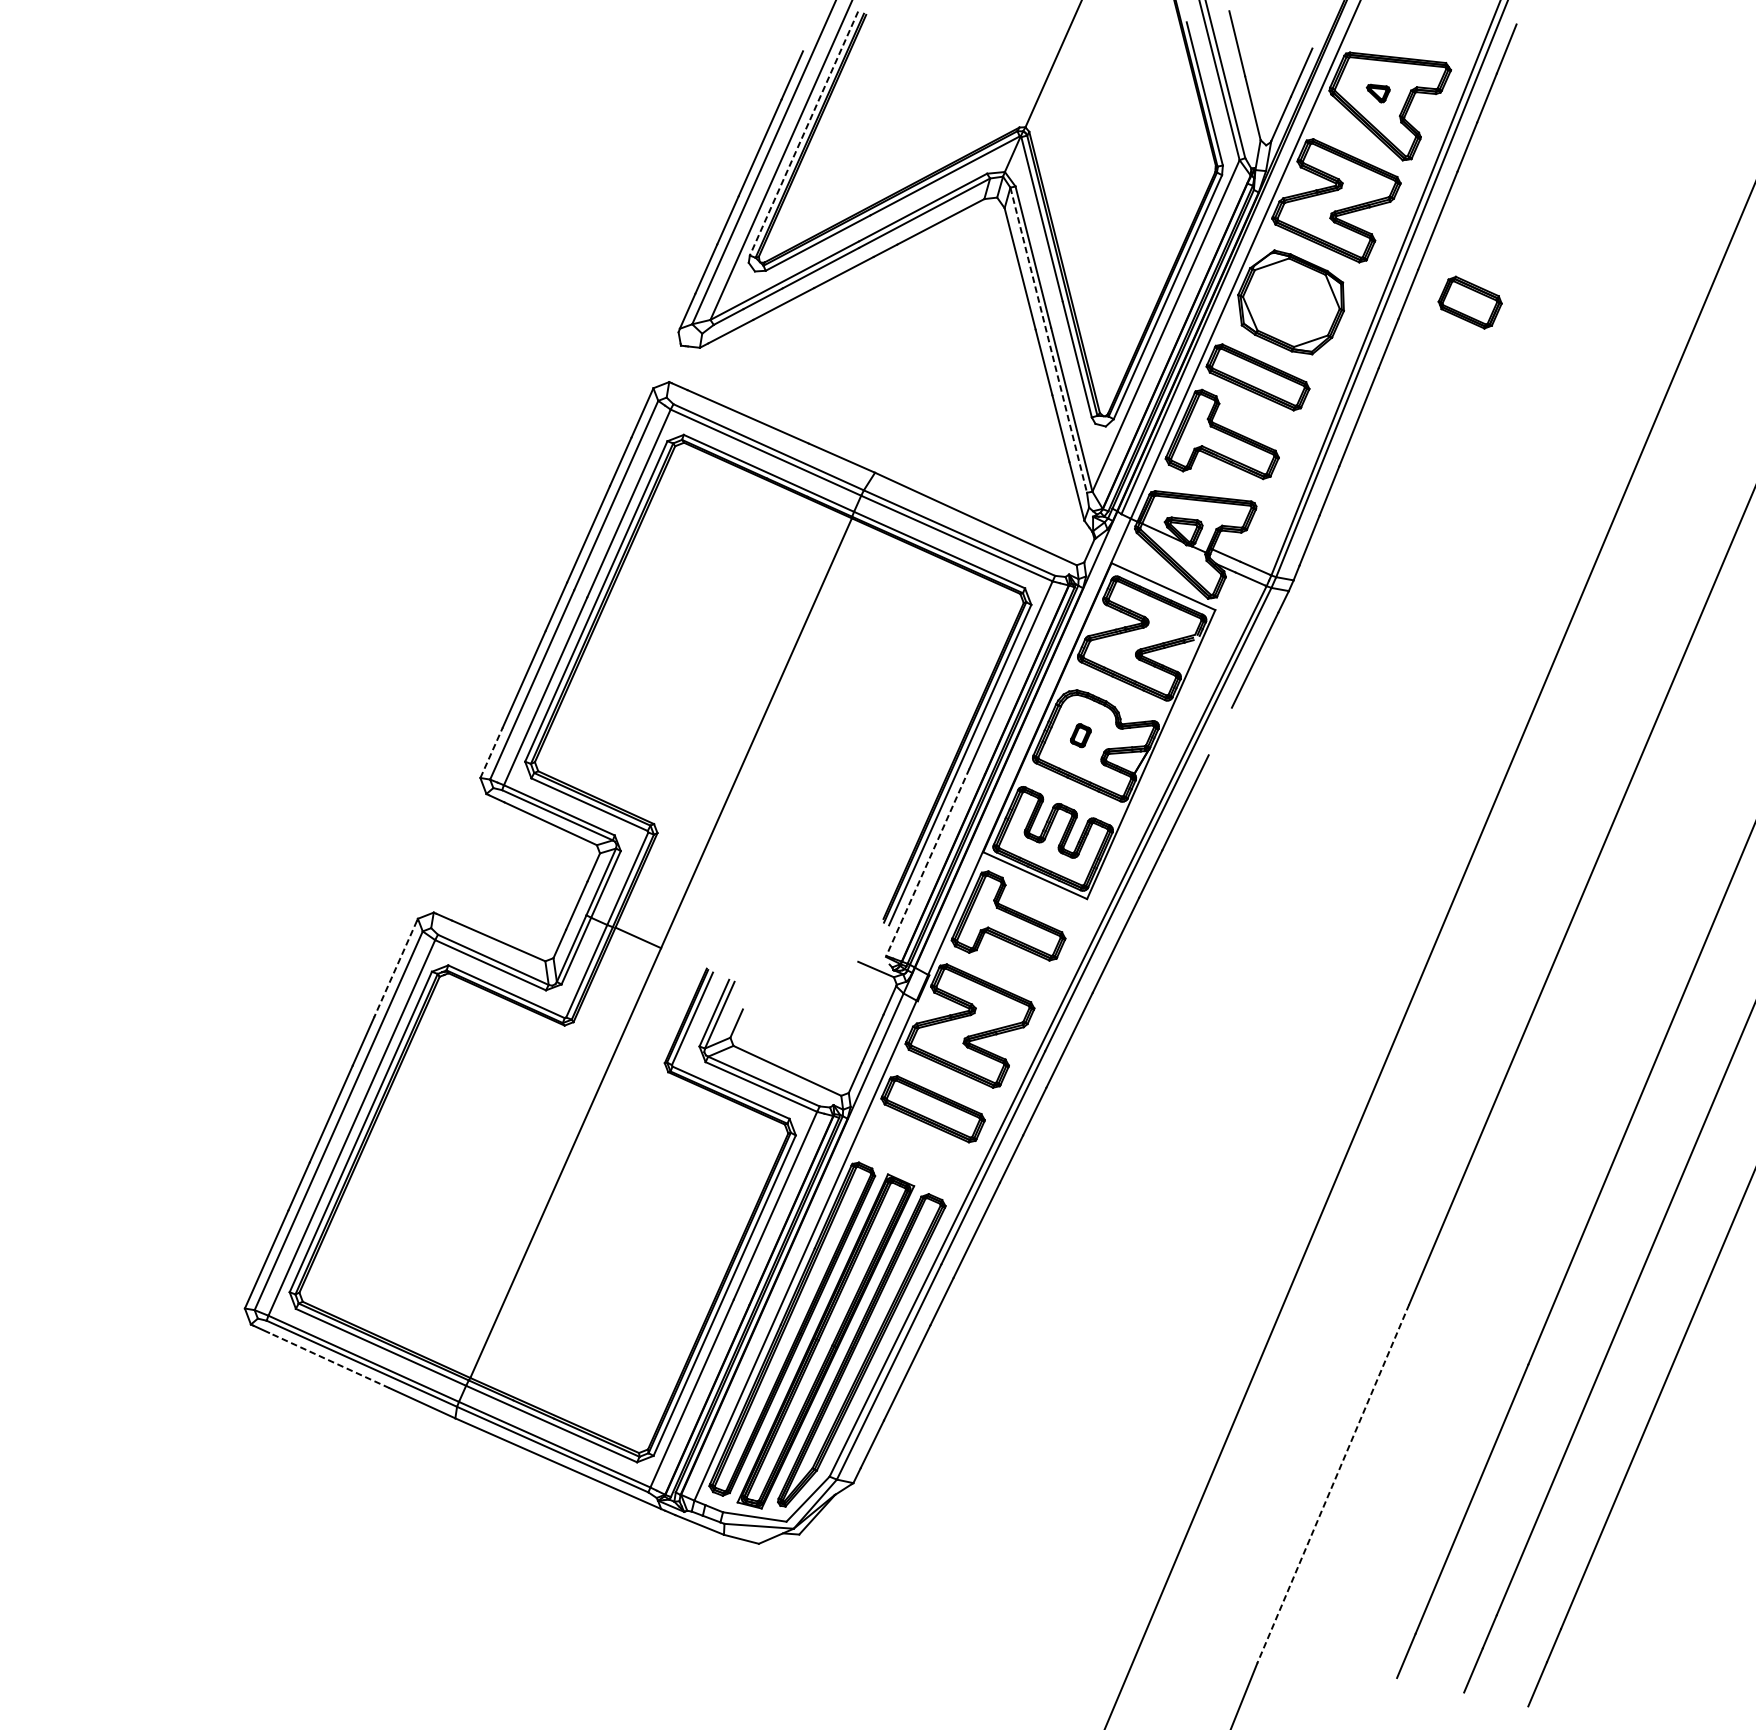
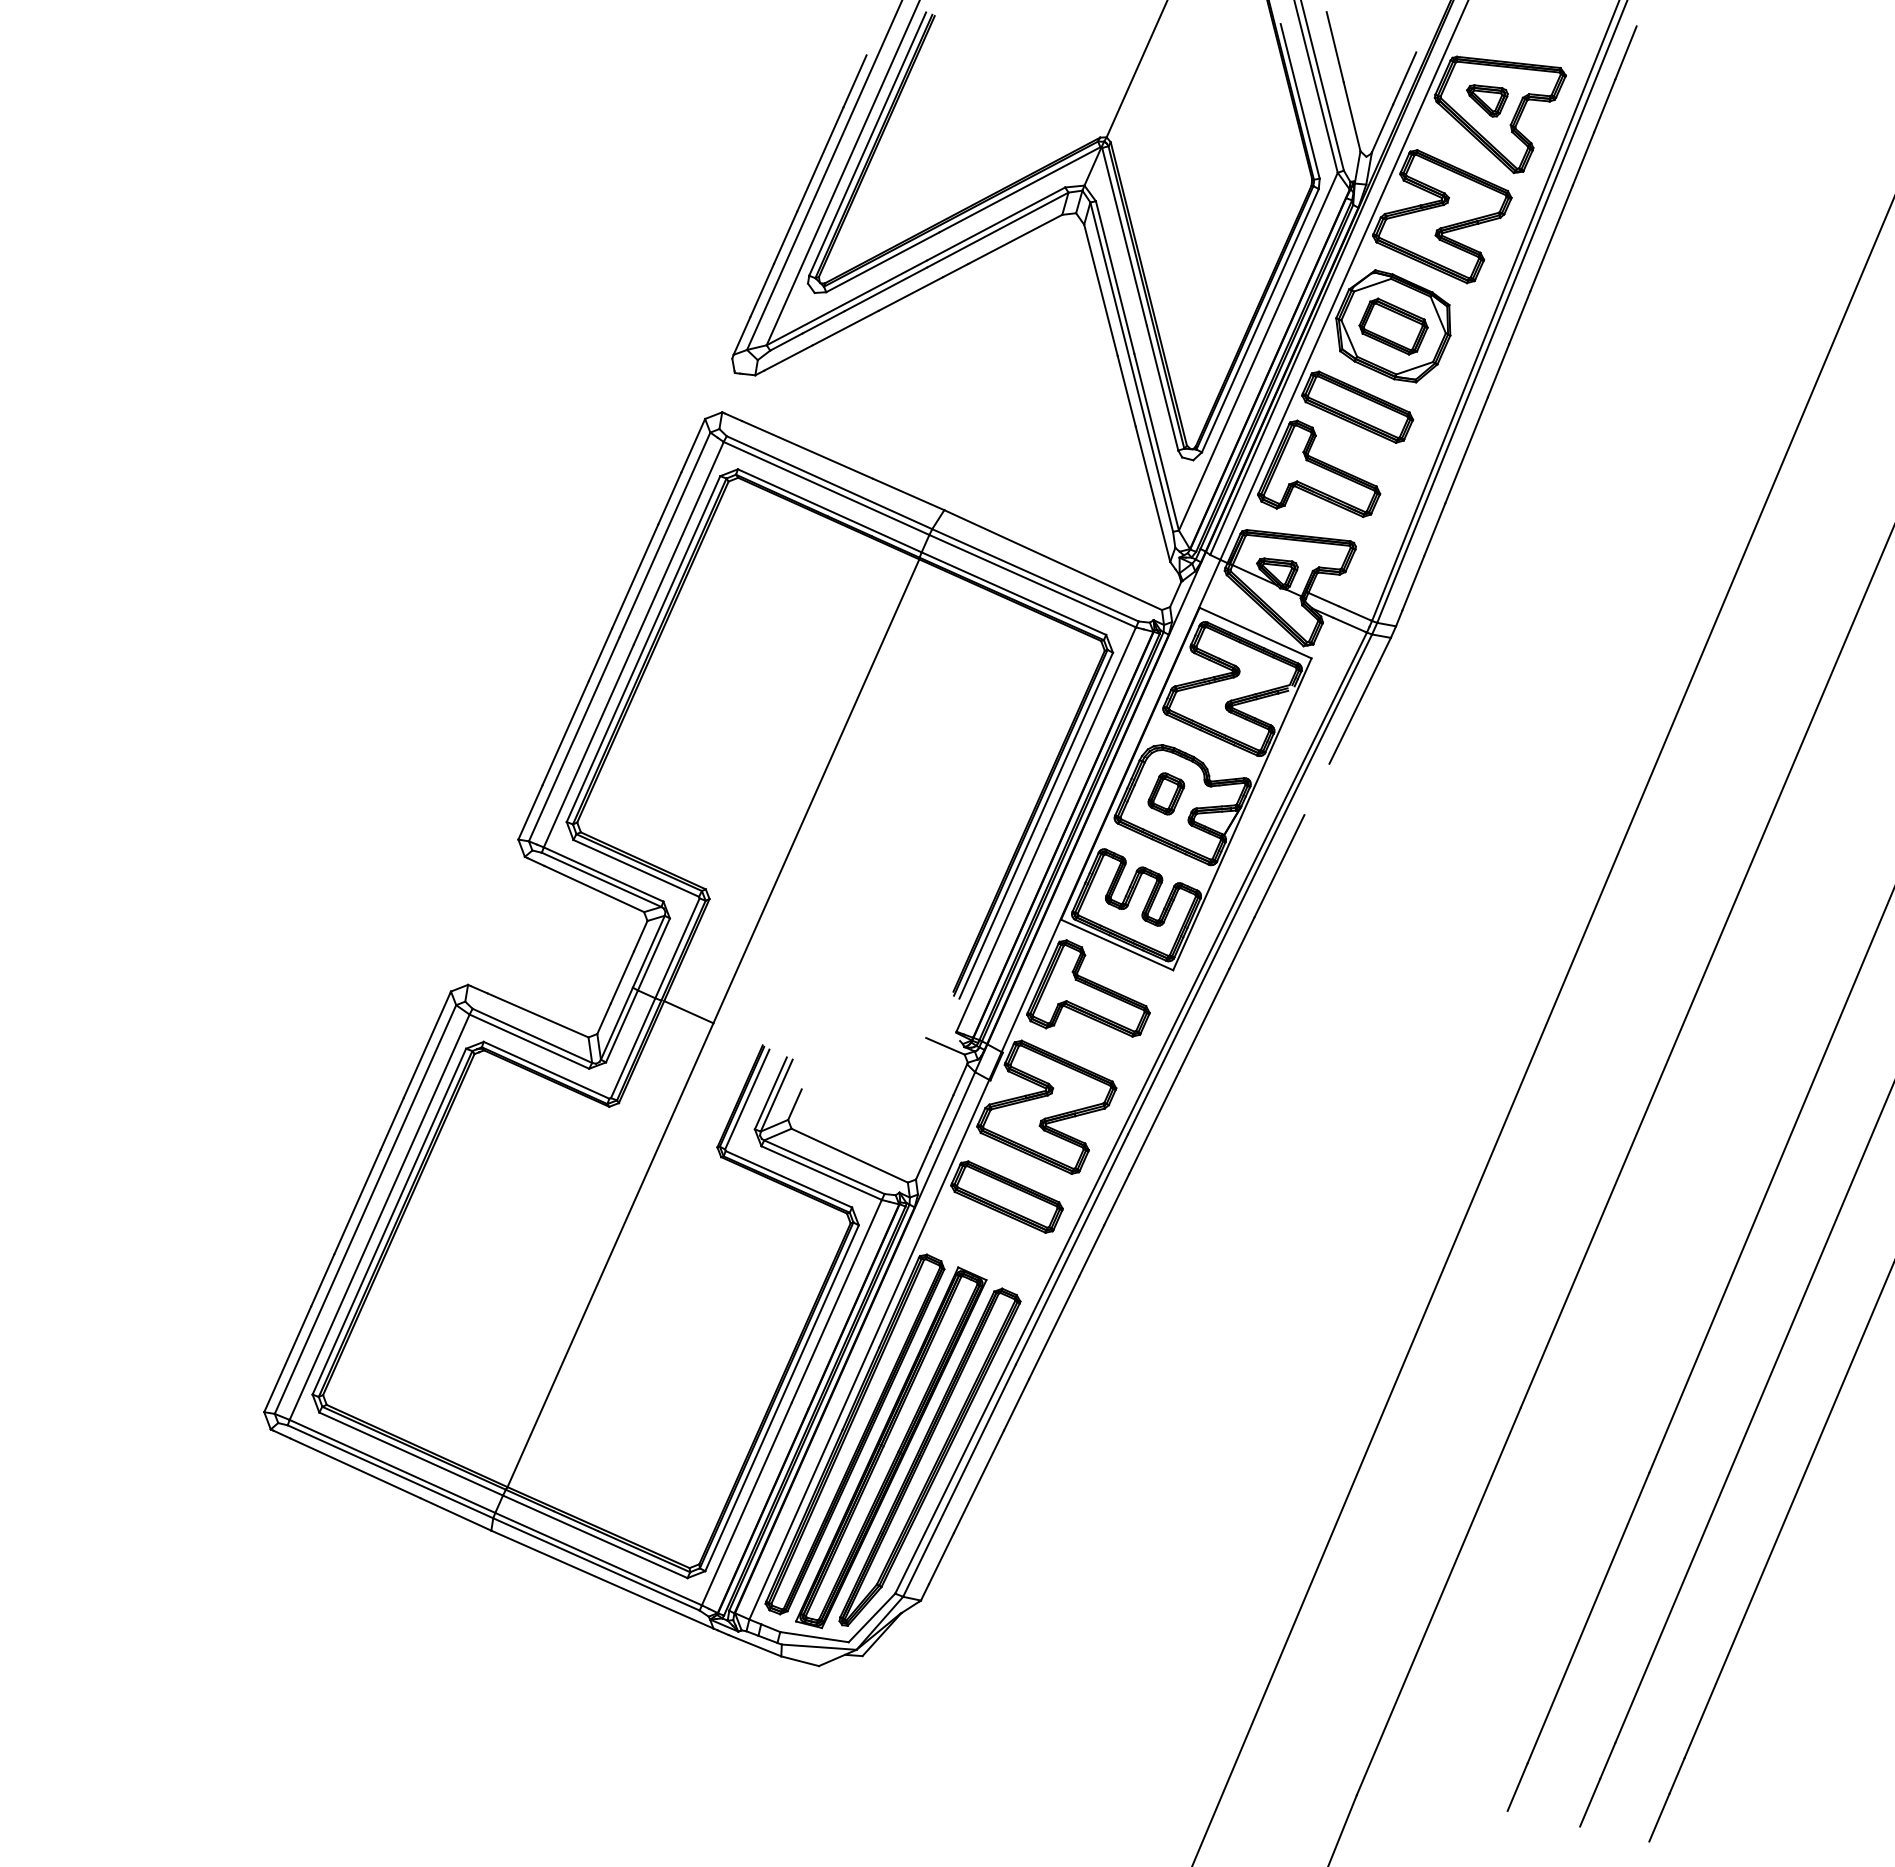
part: (1378, 93) -> (1487, 100), size x1.67
line: (803, 133) -> (867, 144), dashed -> solid
part: (1470, 302) -> (1393, 326), moved
line: (1048, 340) -> (1131, 367), dashed -> solid
part: (1080, 735) -> (1166, 793), size x1.67
line: (491, 752) -> (530, 812), dashed -> solid
line: (928, 862) -> (1001, 930), dashed -> solid
line: (395, 969) -> (426, 1046), dashed -> solid
line: (329, 1360) -> (355, 1468), dashed -> solid
line: (1332, 1483) -> (1438, 1601), dashed -> solid

